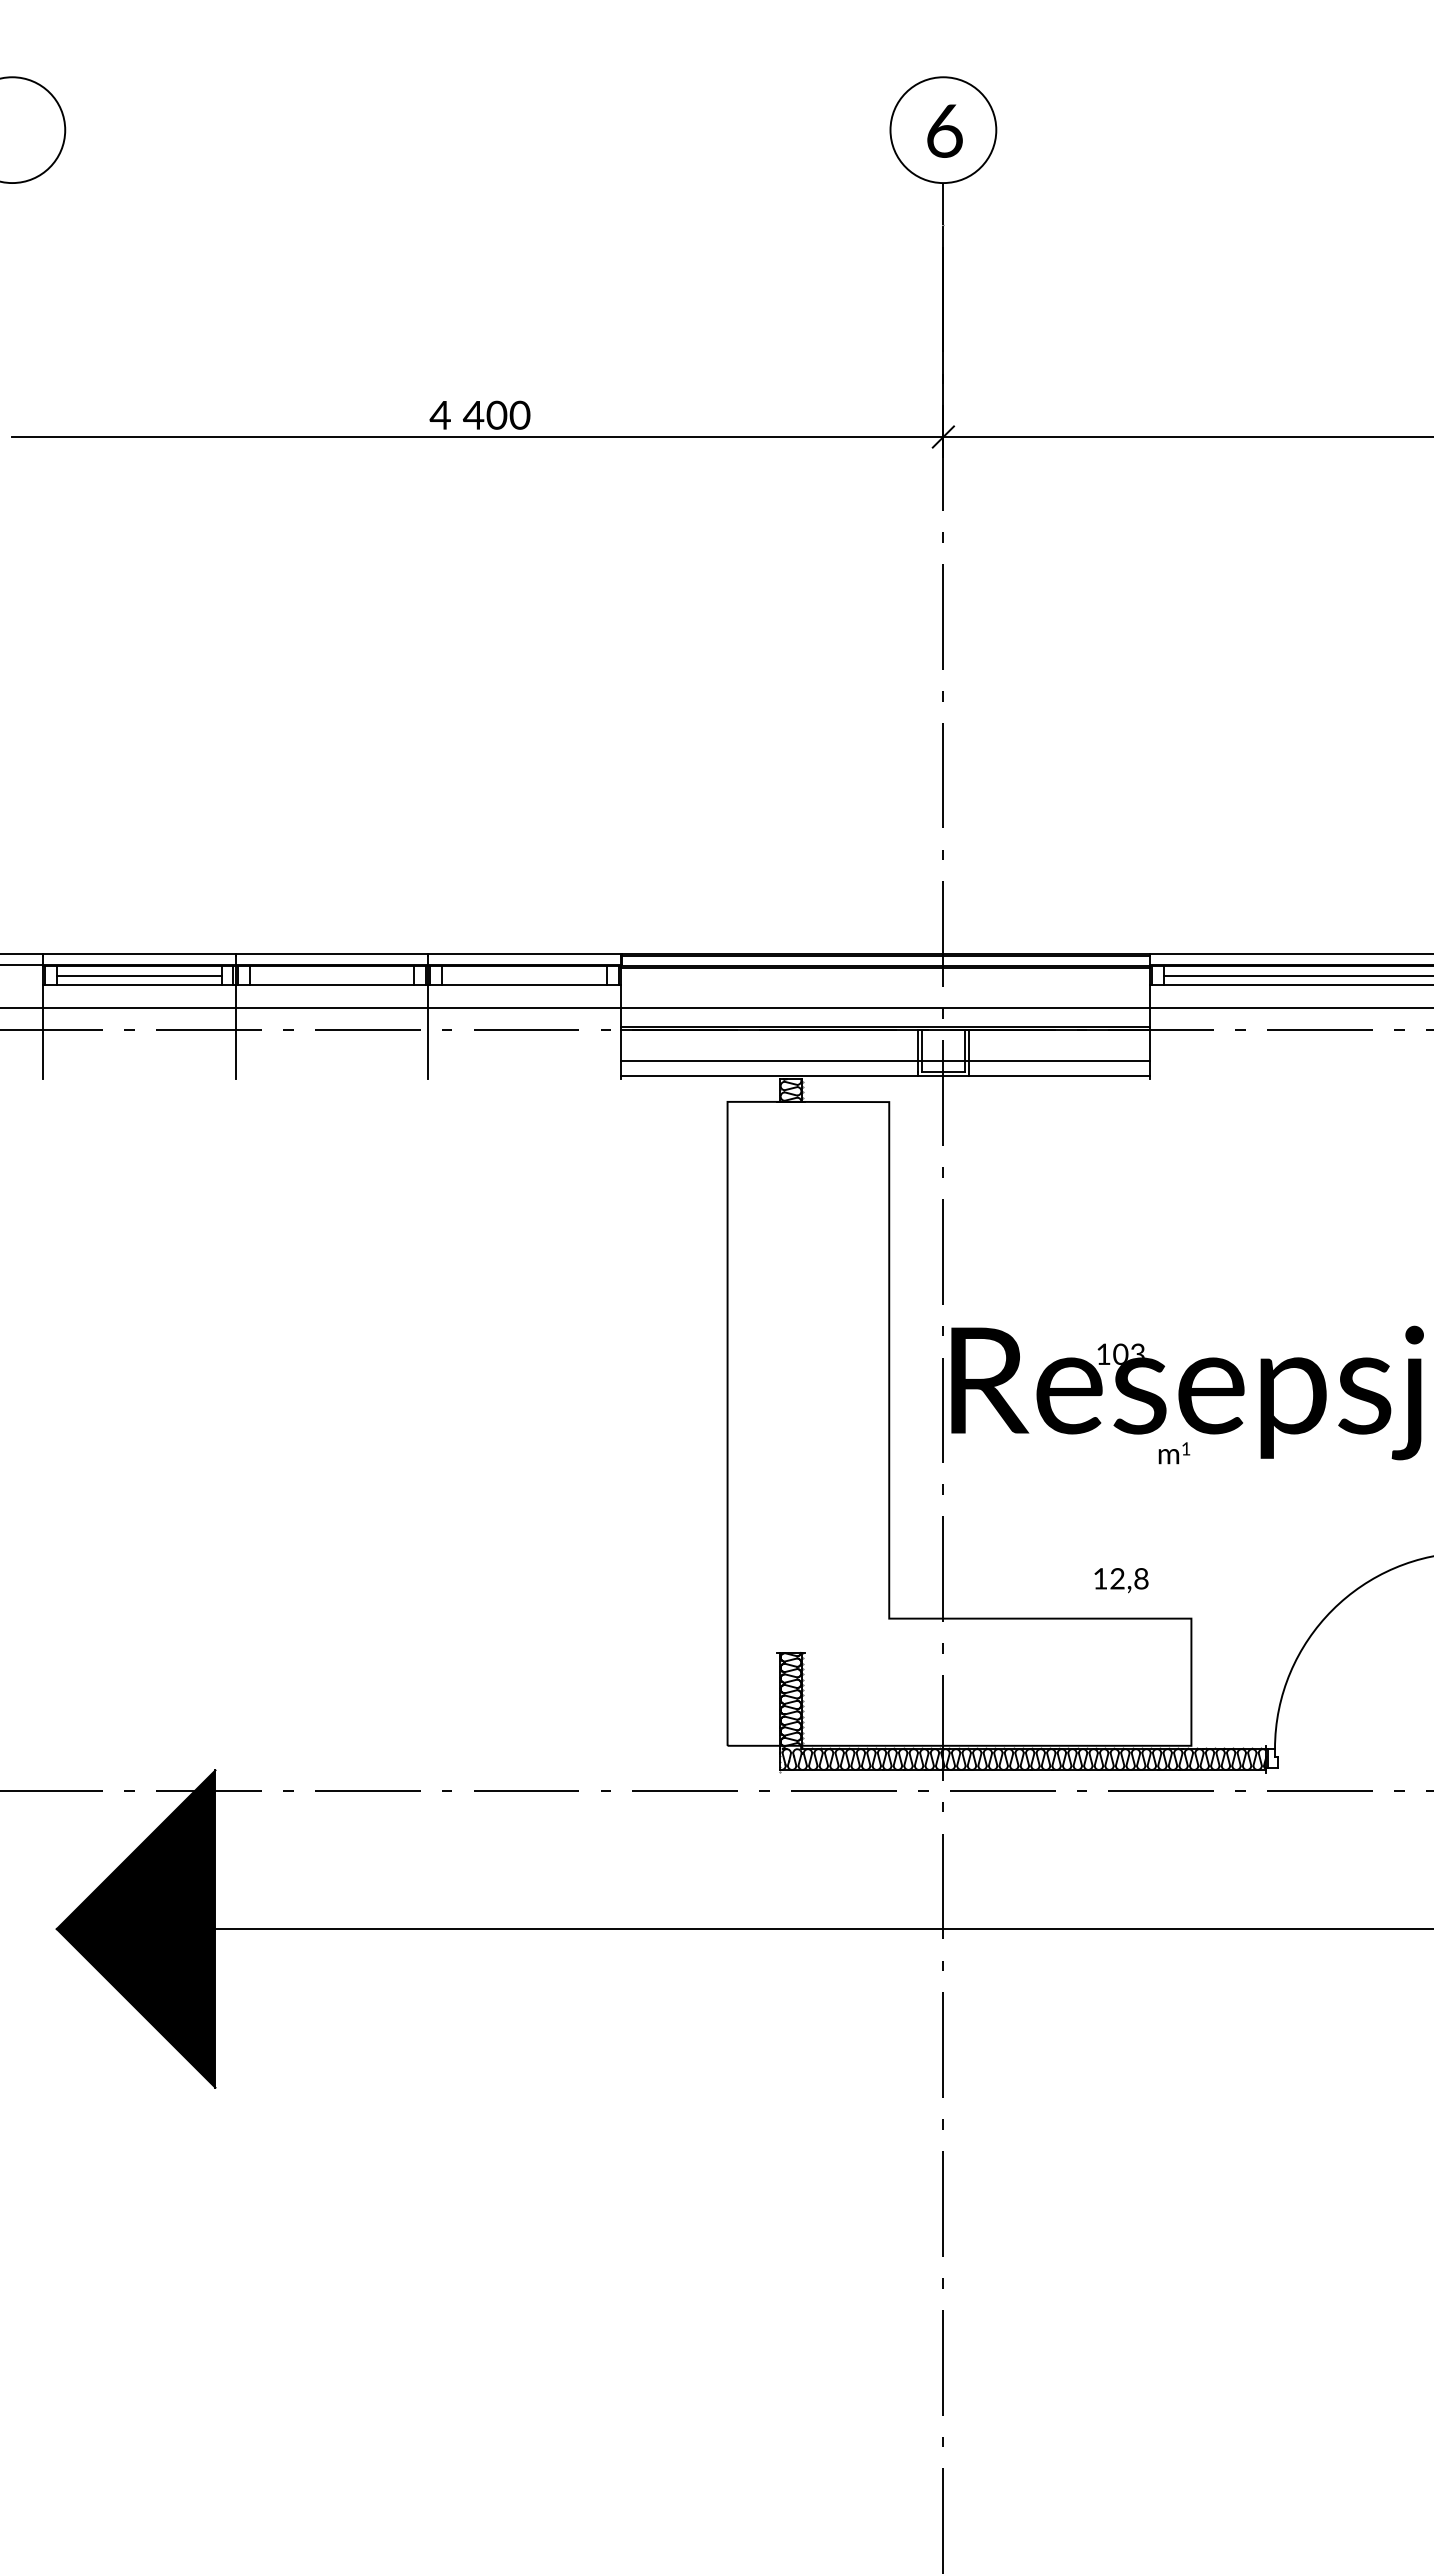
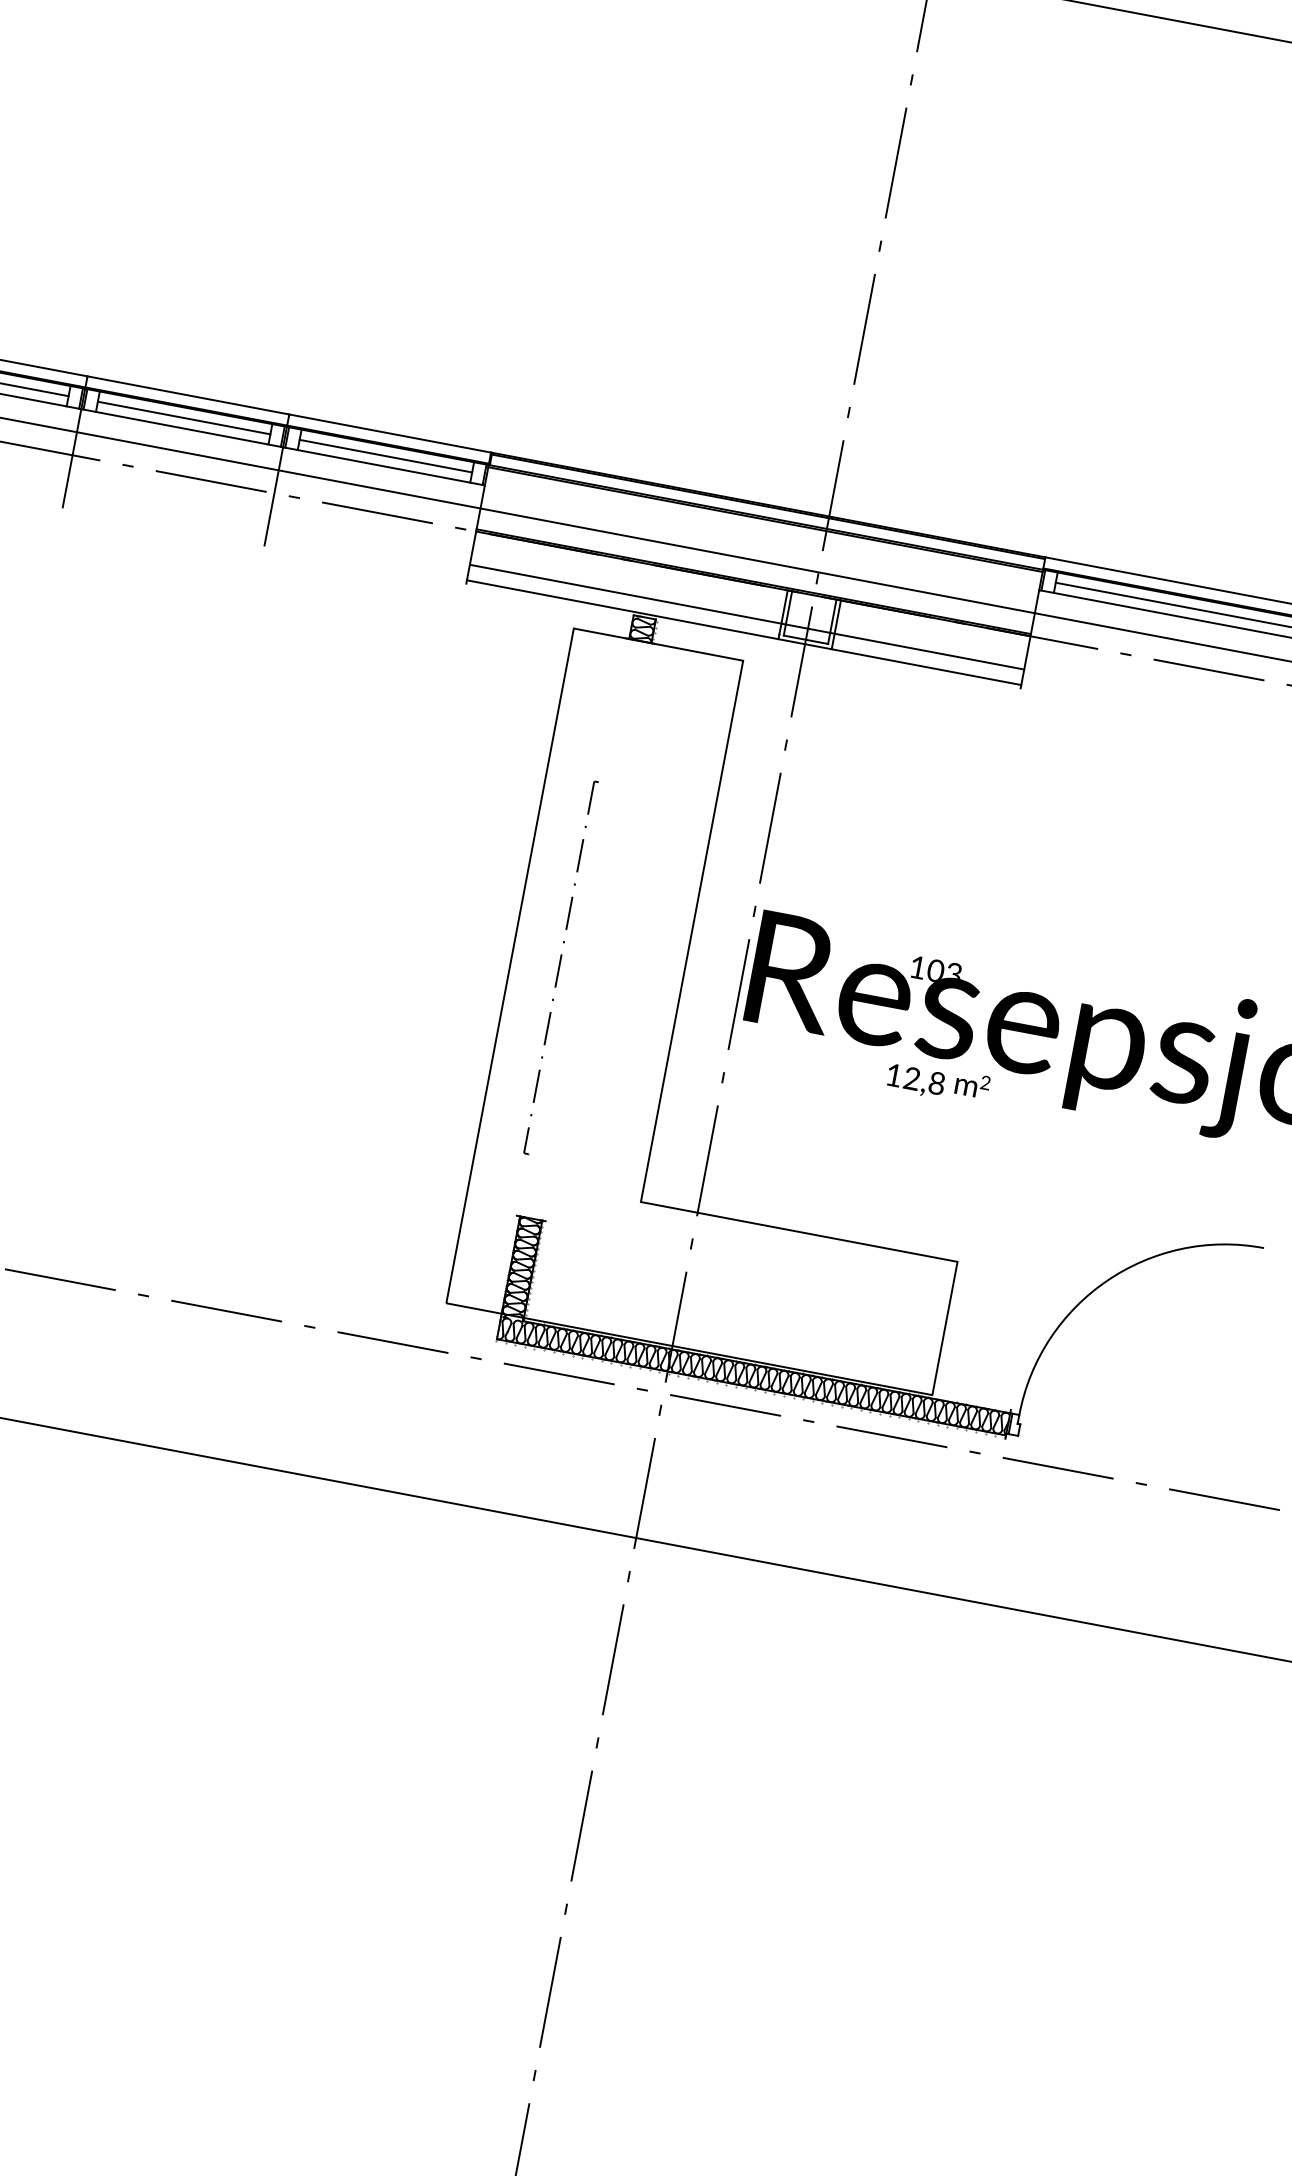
line: (331, 975) -> (183, 417), added
line: (524, 975) -> (386, 455), added
part: (775, 1416) -> (561, 967), added
text: (1185, 1448) -> (985, 1082), 1 -> 2
text: (1121, 1580) -> (915, 1081), moved
hatch: (1027, 1772) -> (755, 1390), added

